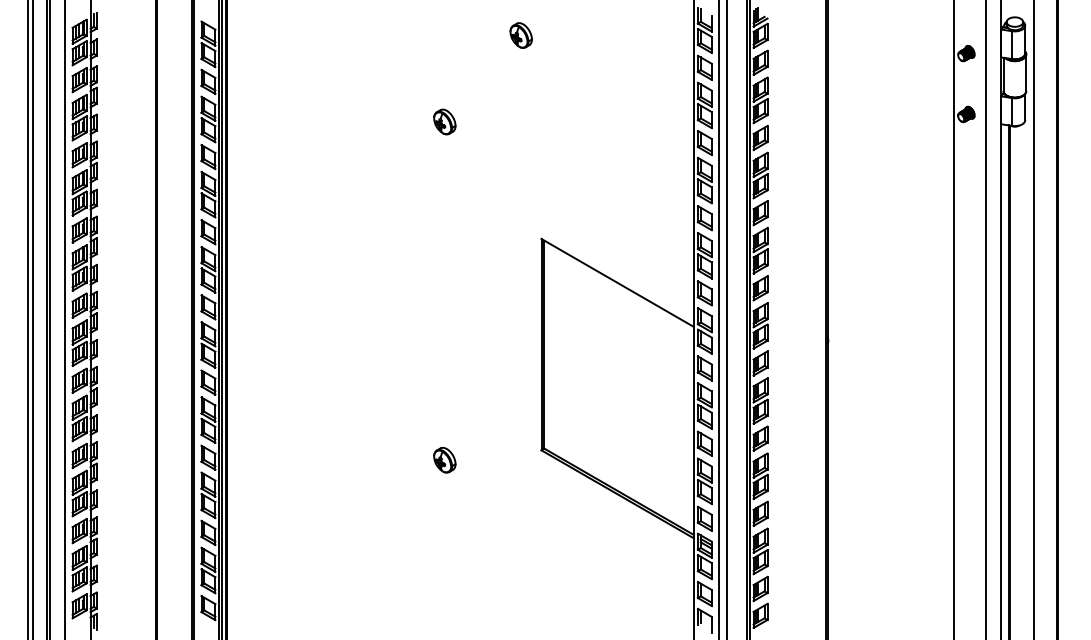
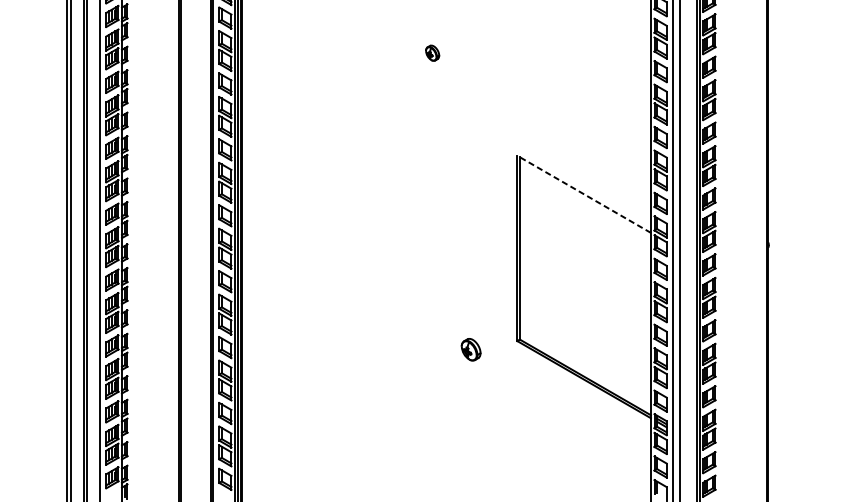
part: (444, 121) -> (432, 52), size x0.7
line: (617, 282) -> (583, 193), solid -> dashed
part: (444, 460) -> (470, 349), moved

